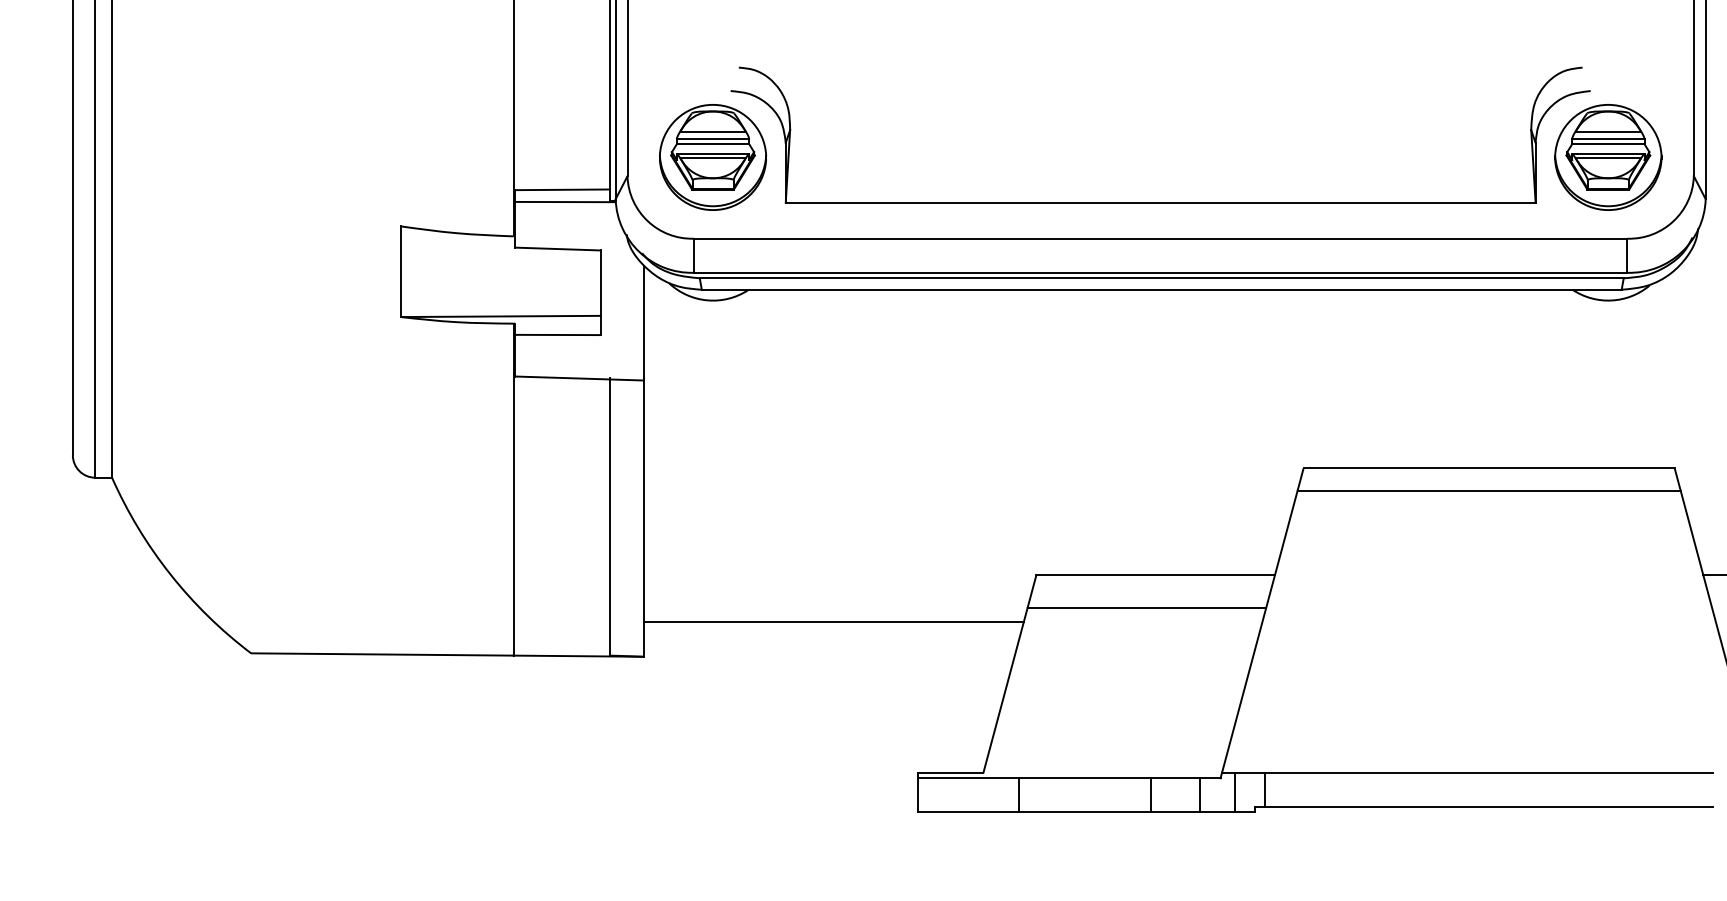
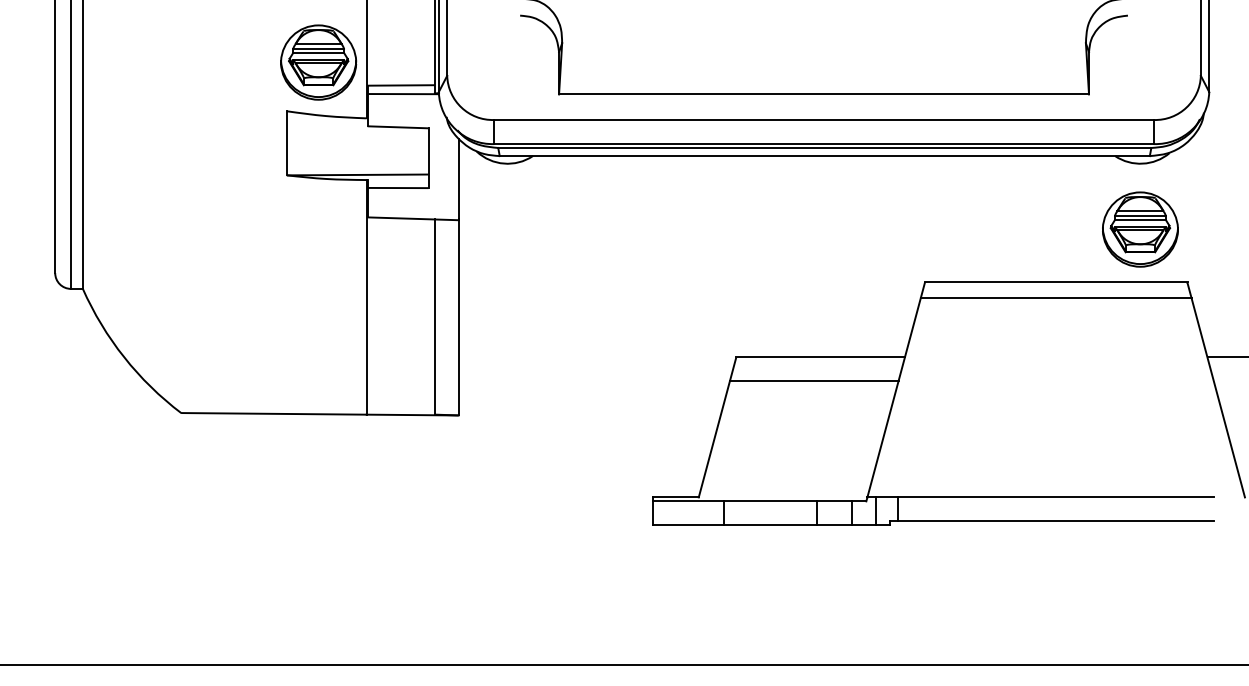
part: (712, 157) -> (318, 62), moved
part: (1608, 157) -> (1140, 229), moved
line: (833, 621) -> (592, 390), removed

